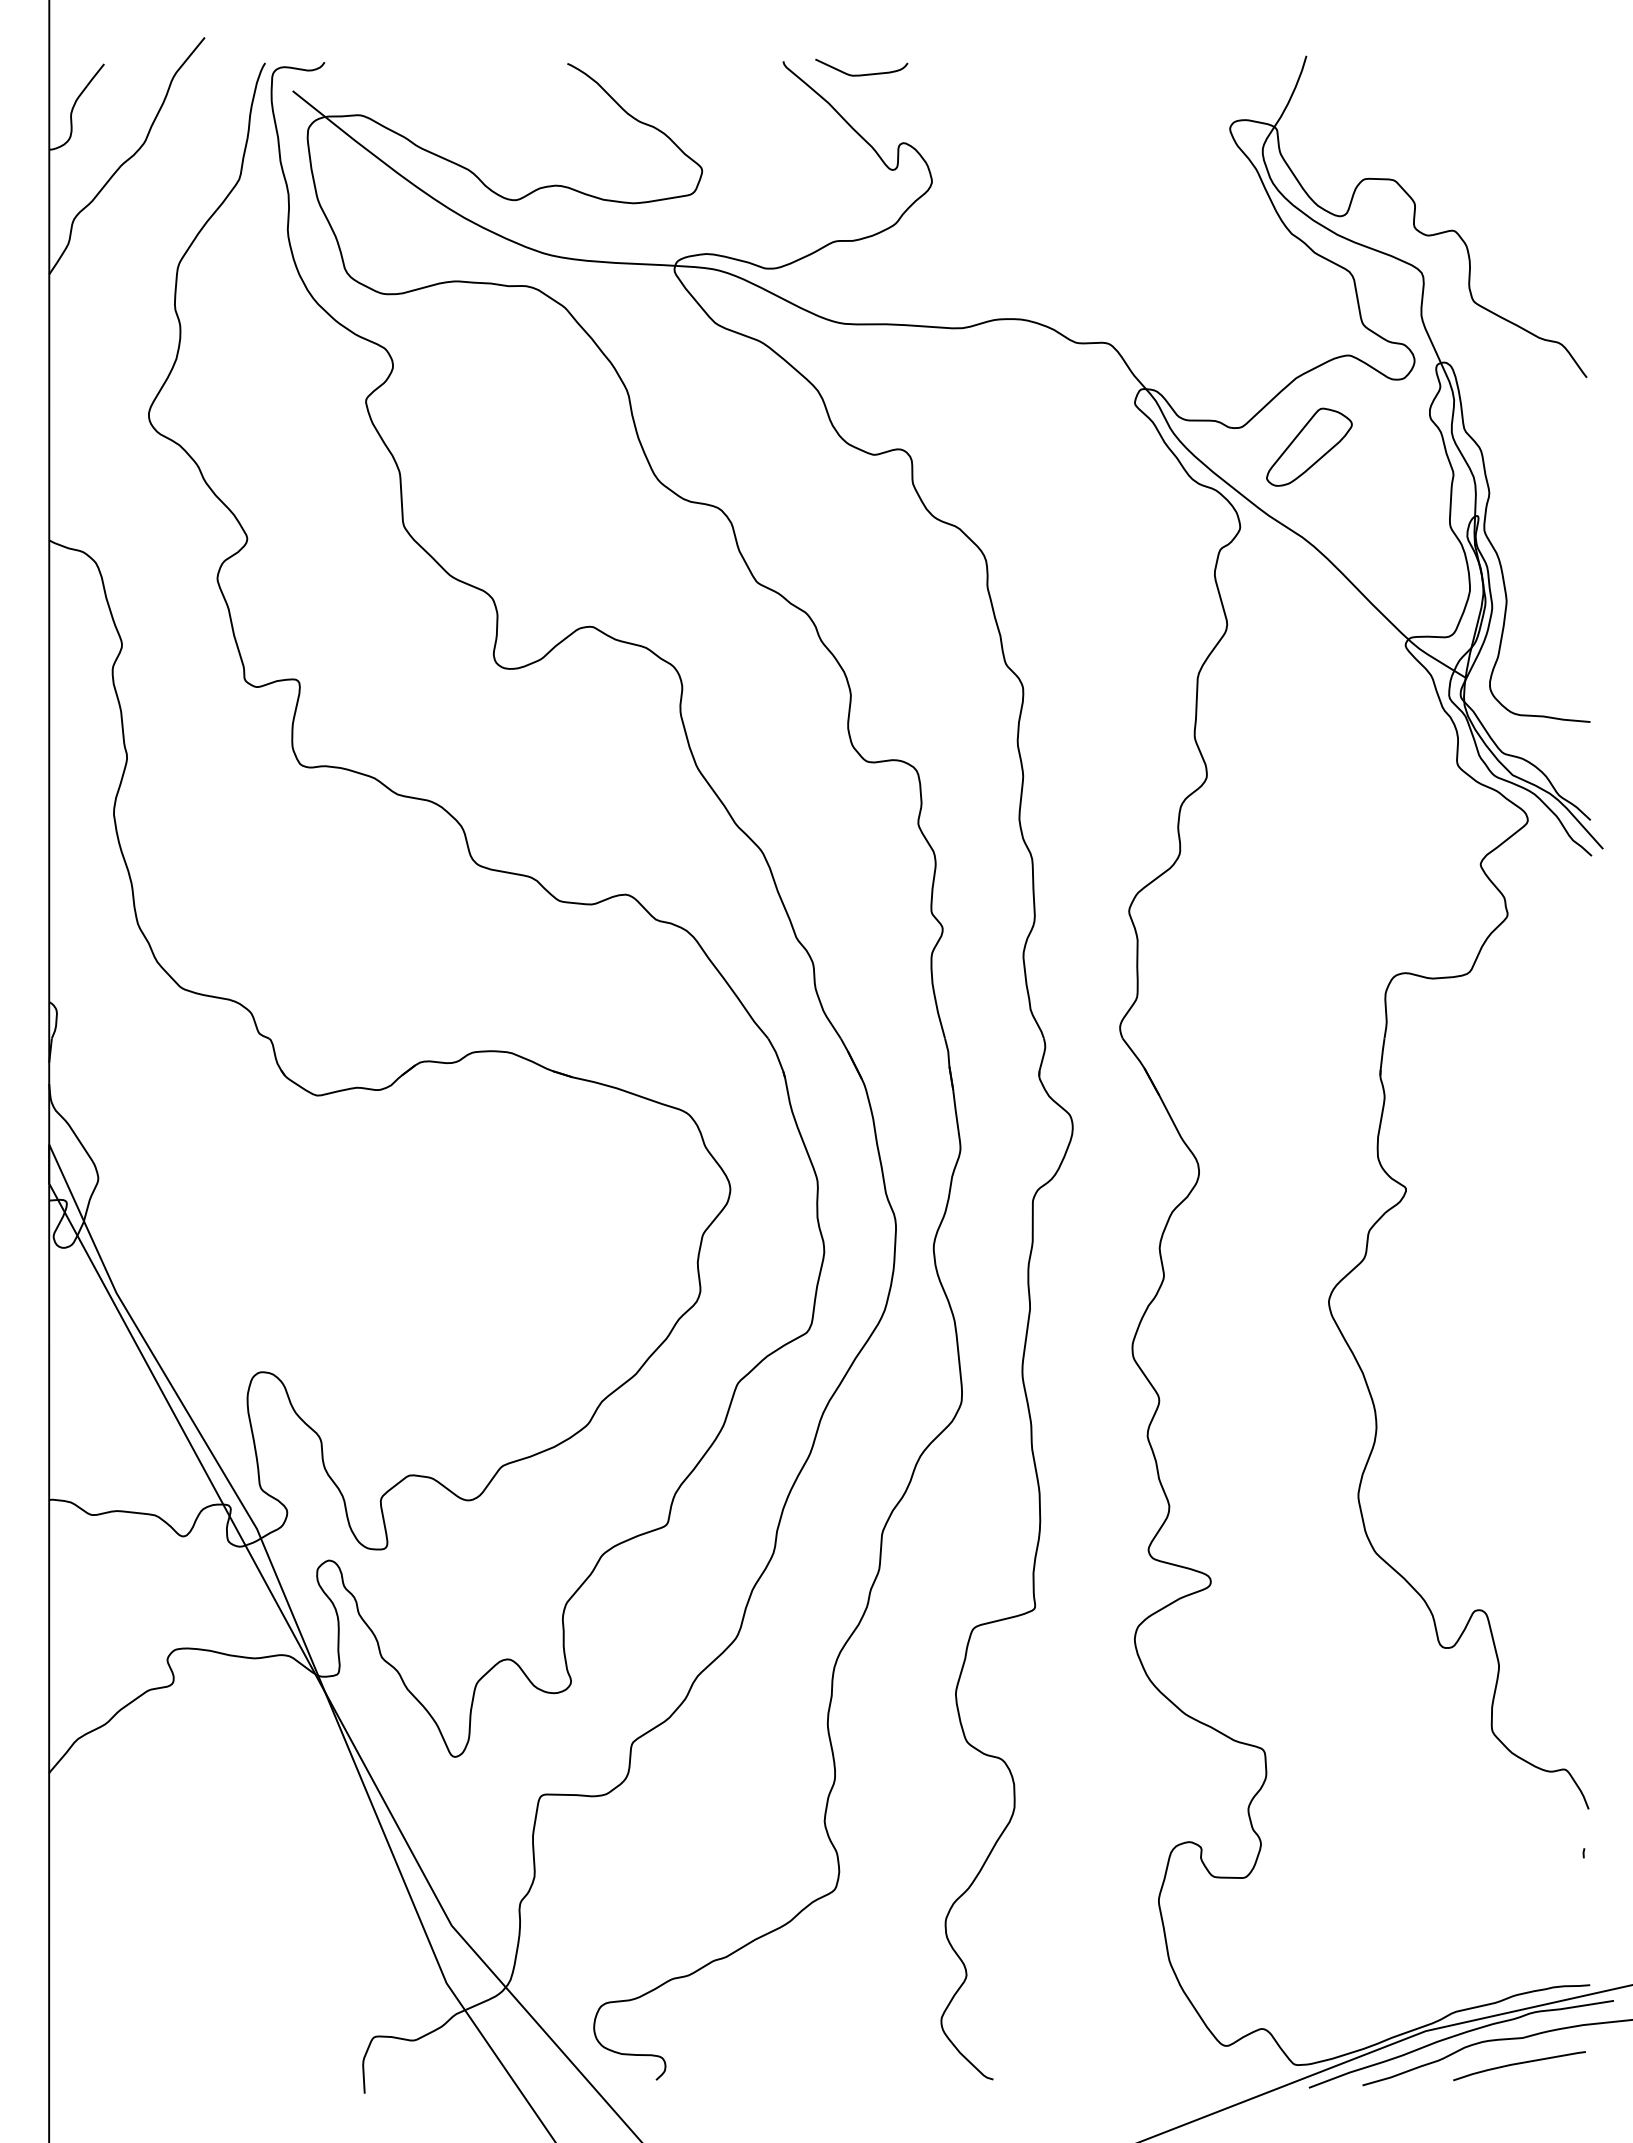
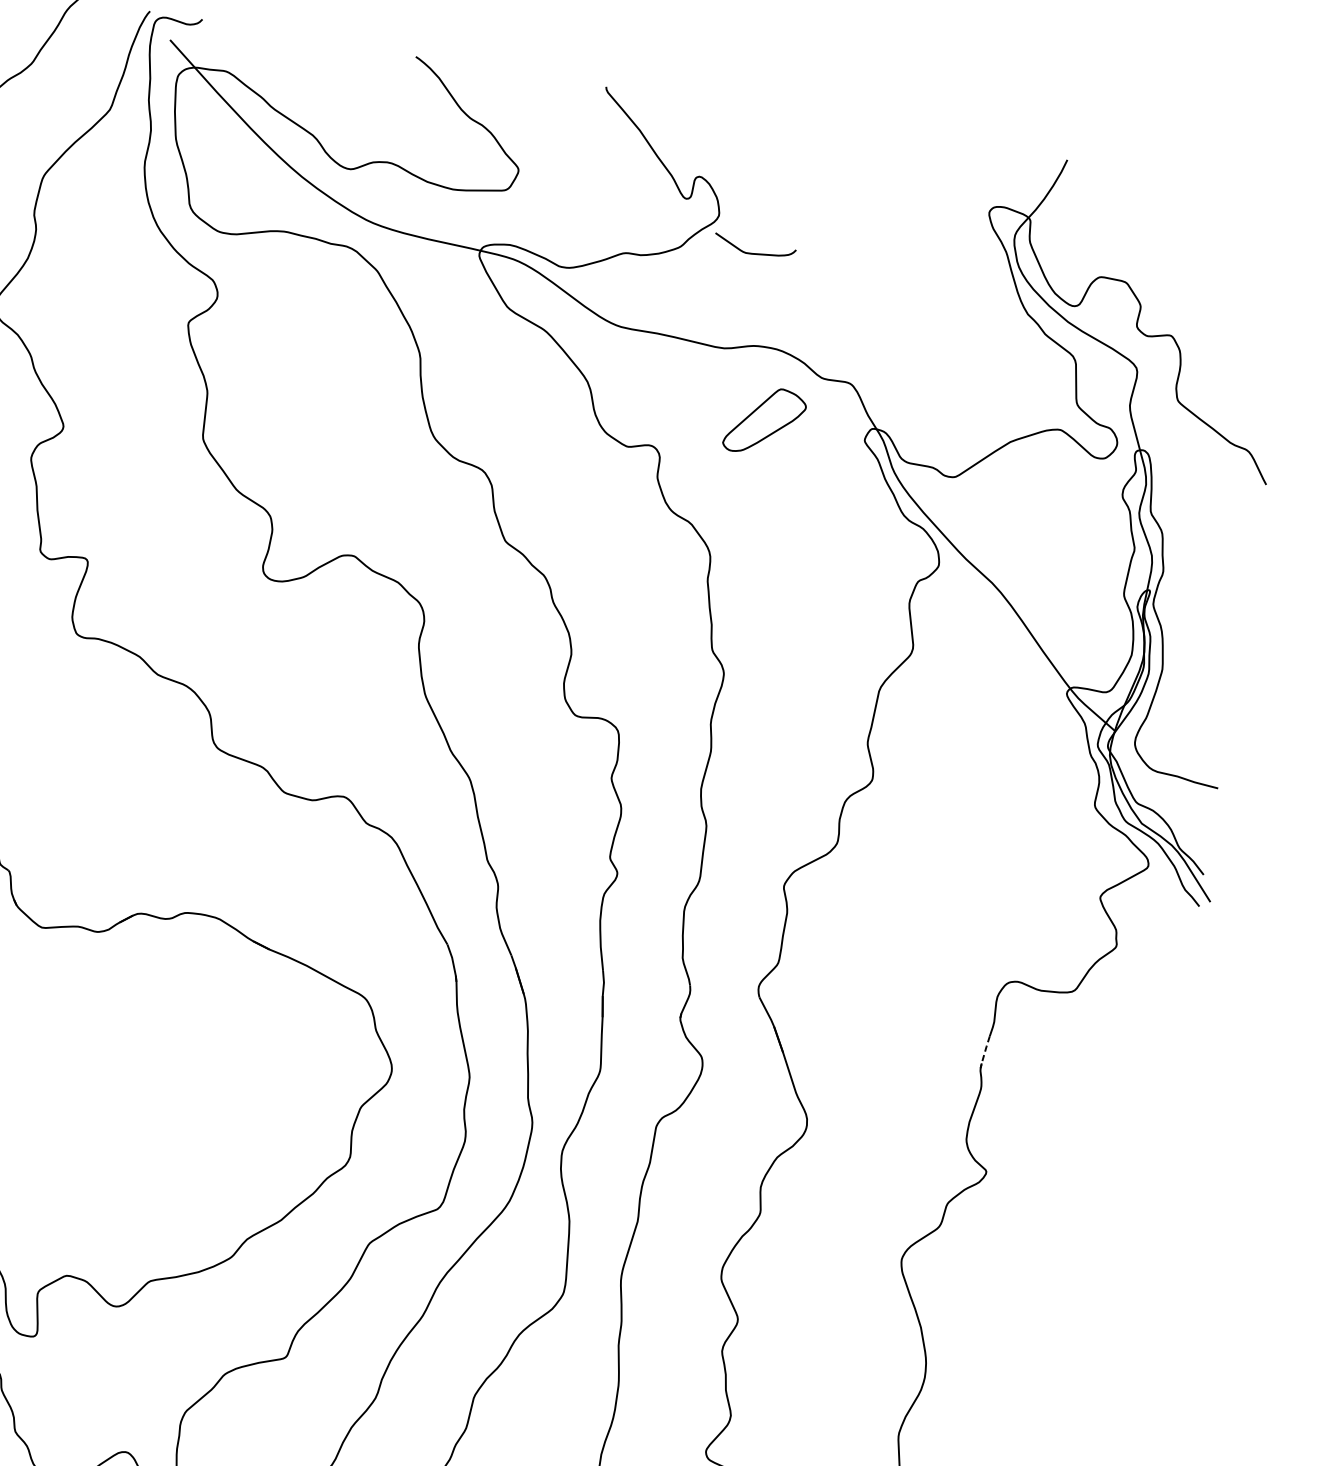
curve: (861, 74) -> (753, 253), moved
part: (1309, 446) -> (765, 420), moved
line: (1382, 1057) -> (985, 1052), solid -> dashed

